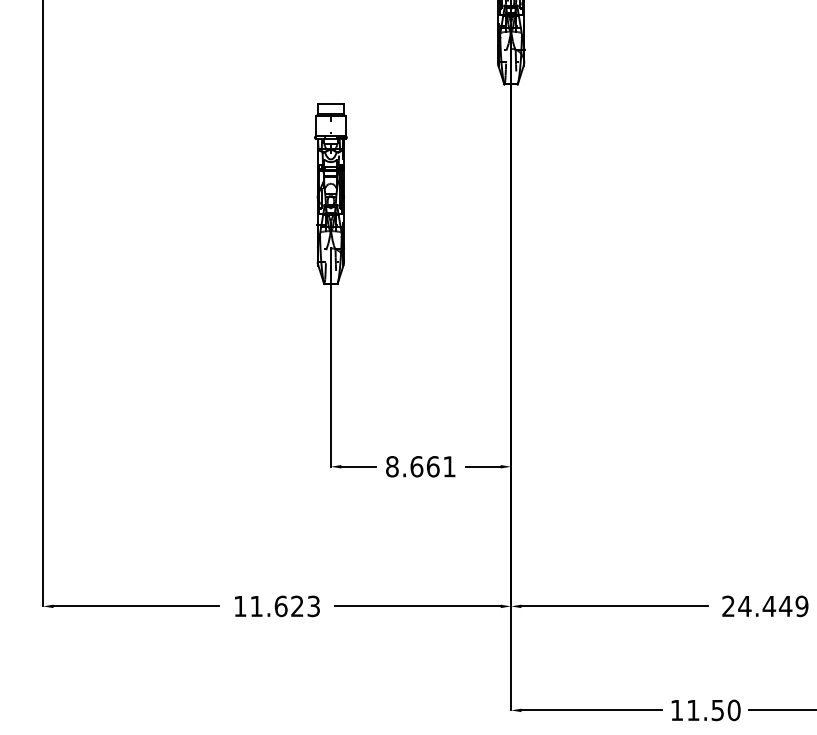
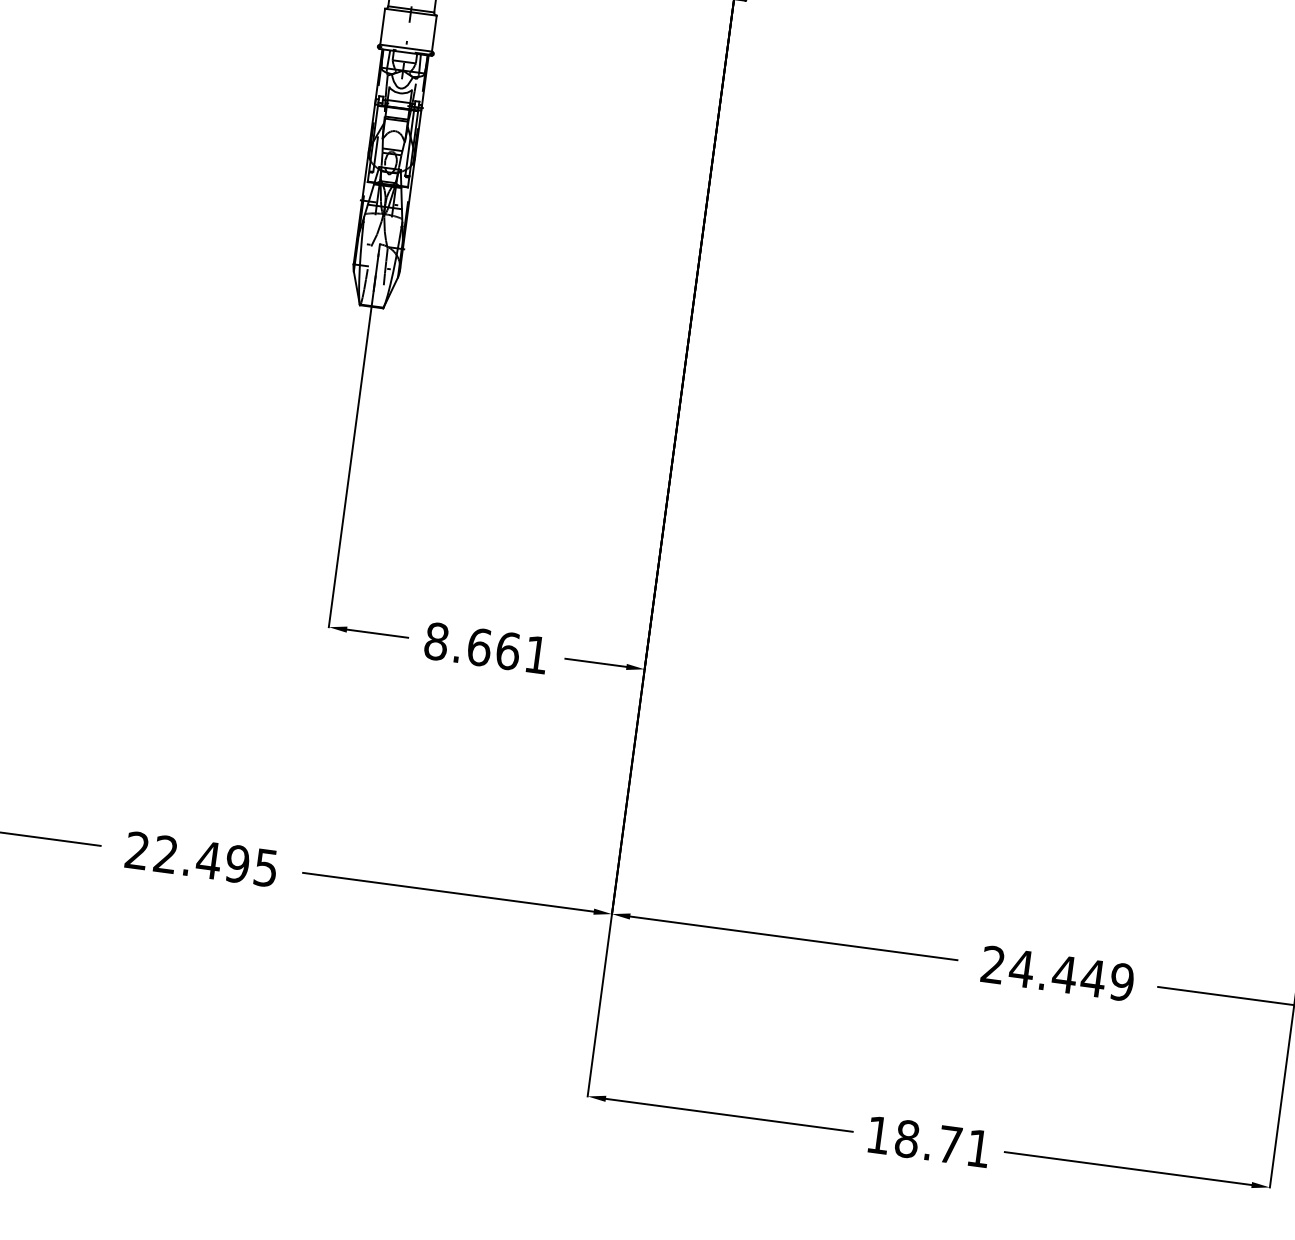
text: (276, 606) -> (200, 859), 11.623 -> 22.495
text: (713, 710) -> (942, 1143), 11.50 -> 18.71

